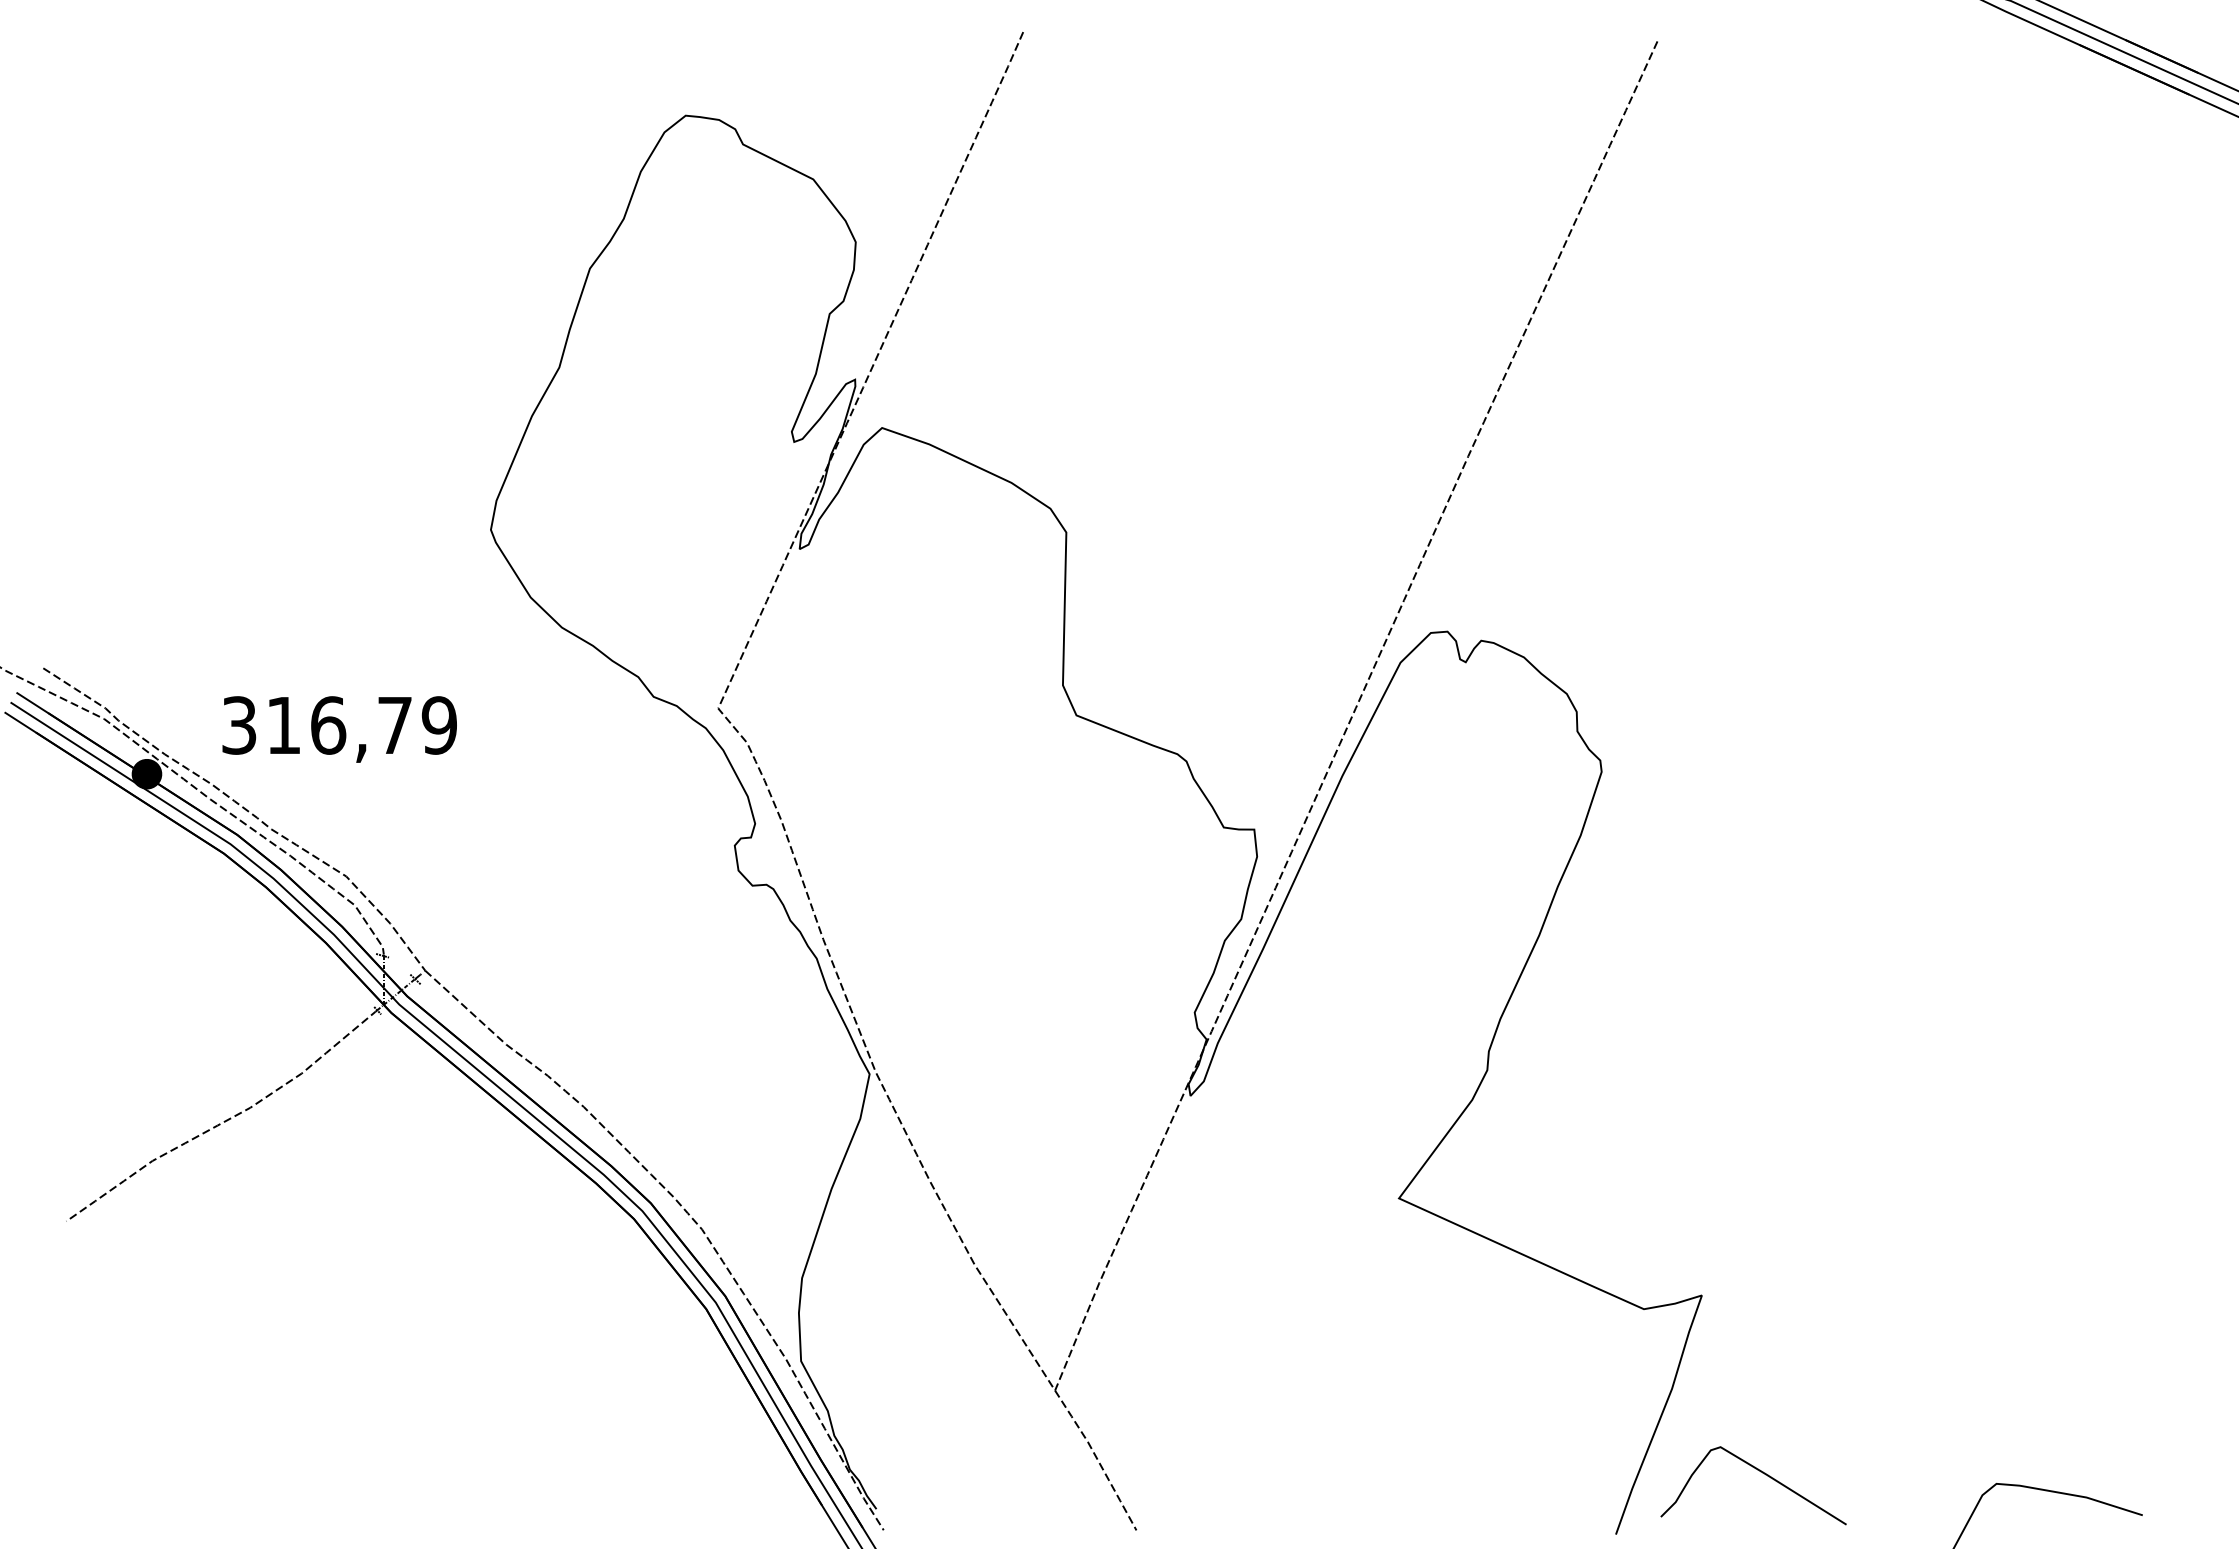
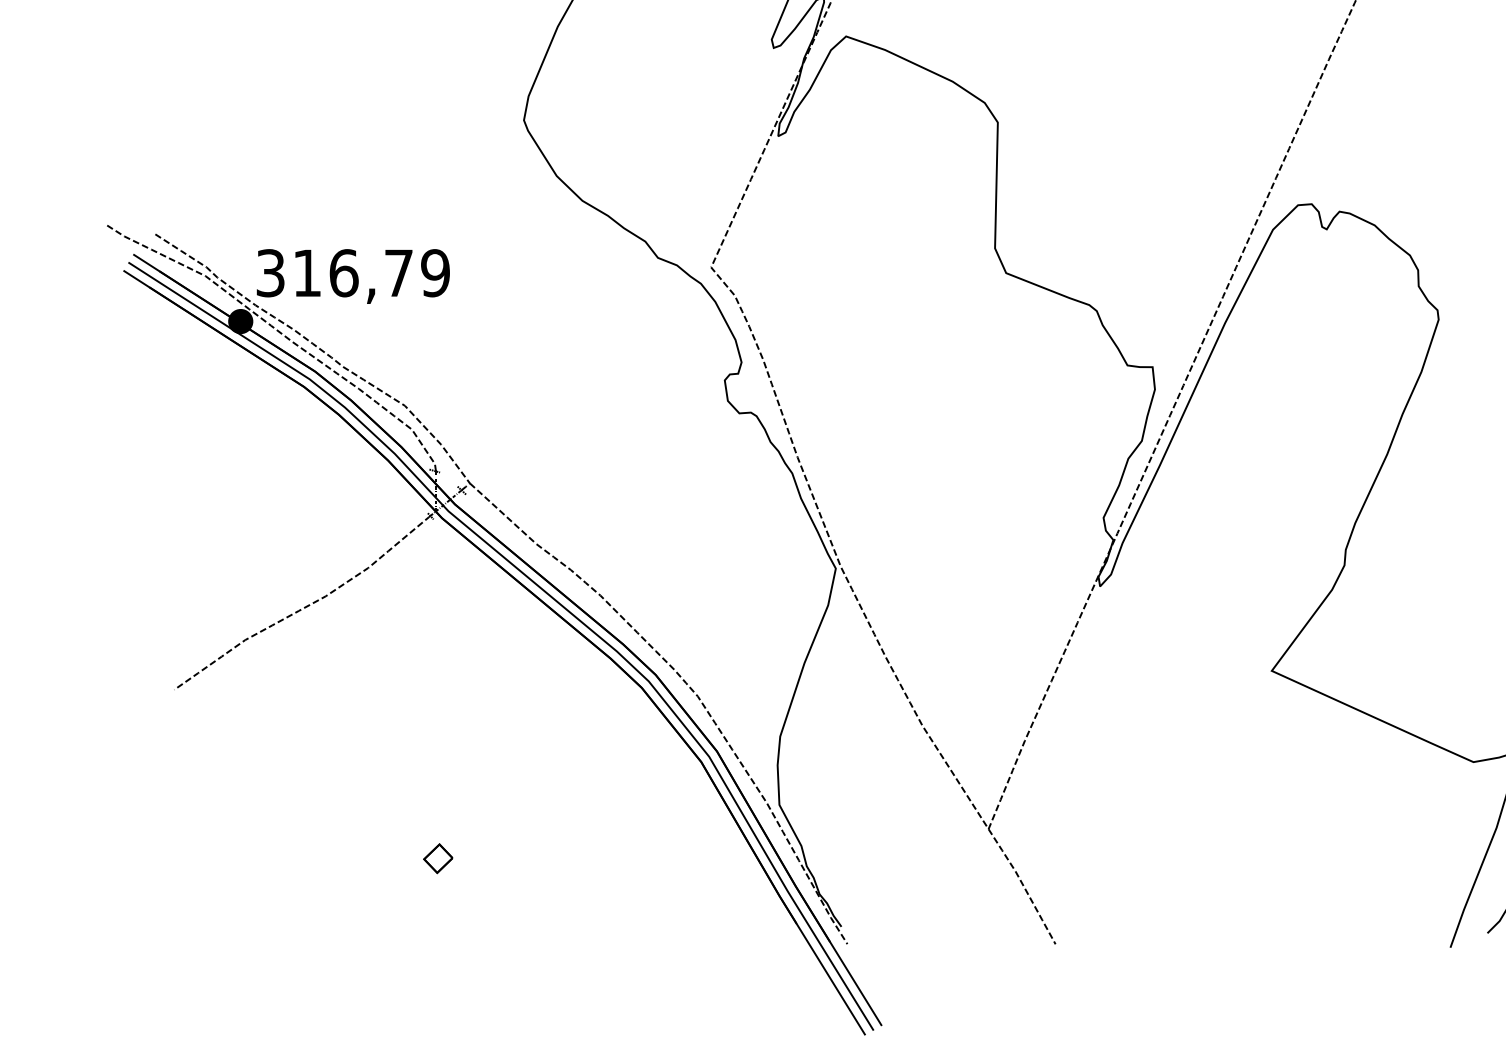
text: (339, 729) -> (353, 276), moved
part: (386, 1426) -> (437, 858), added

